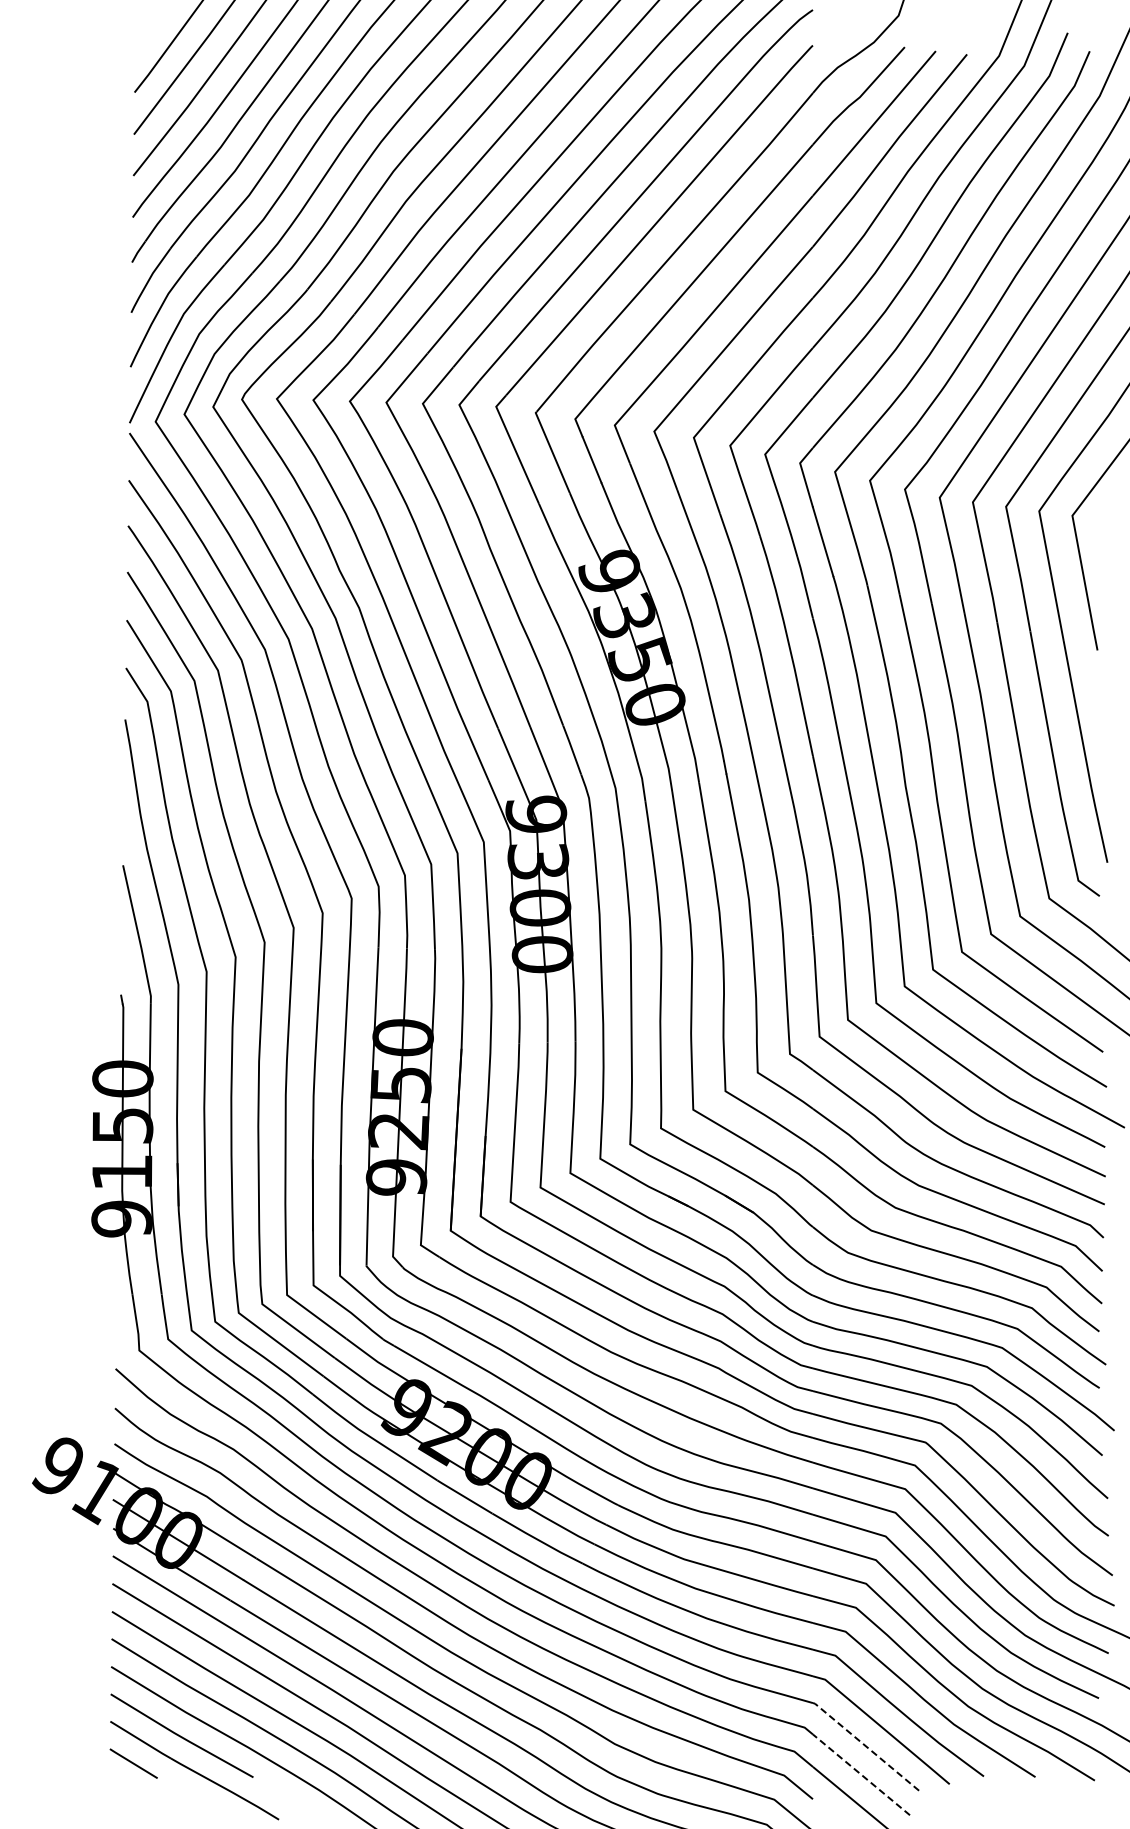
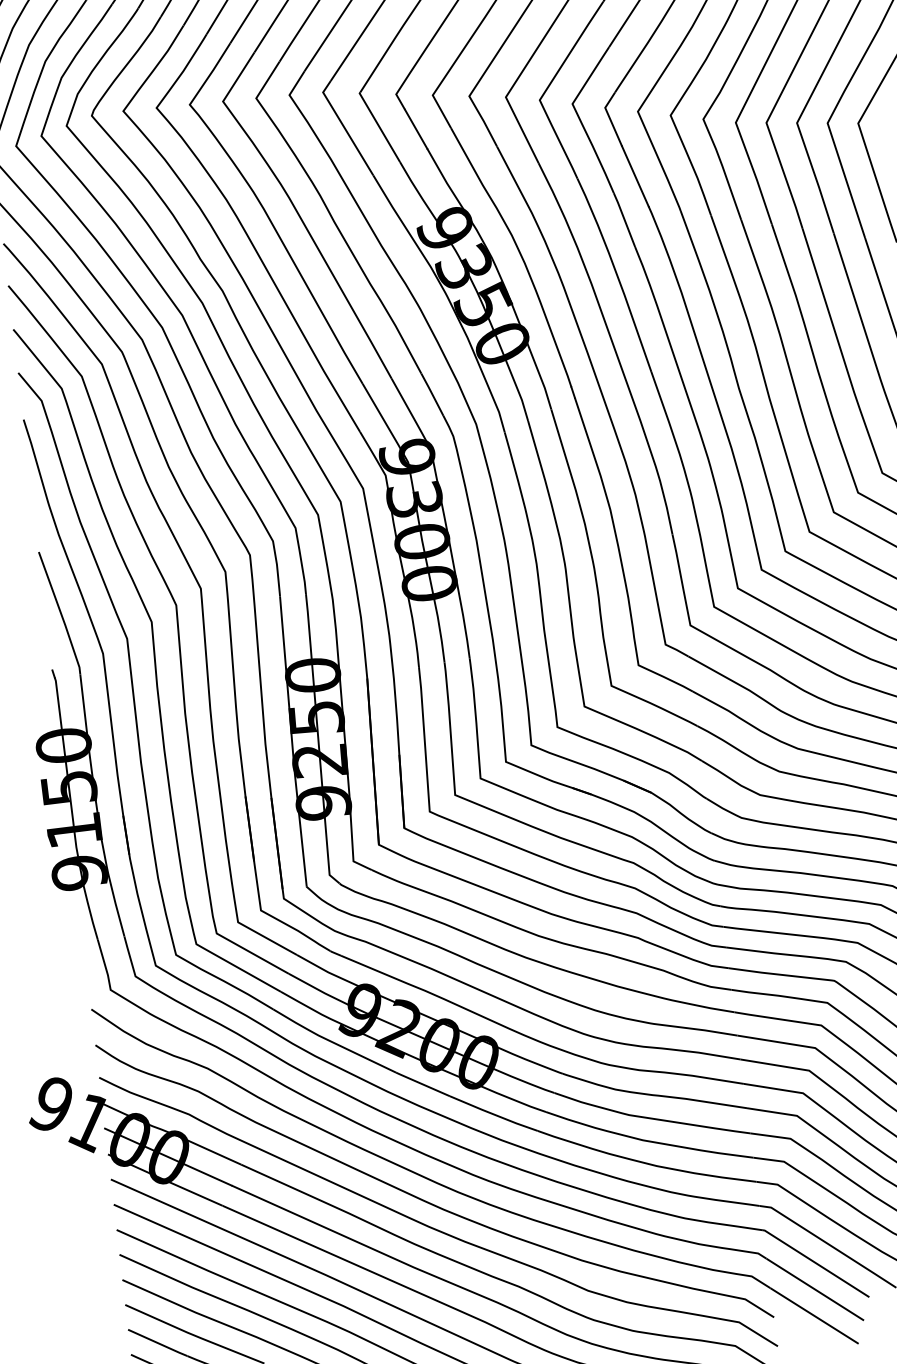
line: (865, 1745) -> (815, 1262), dashed -> solid
line: (861, 1774) -> (815, 1289), dashed -> solid

